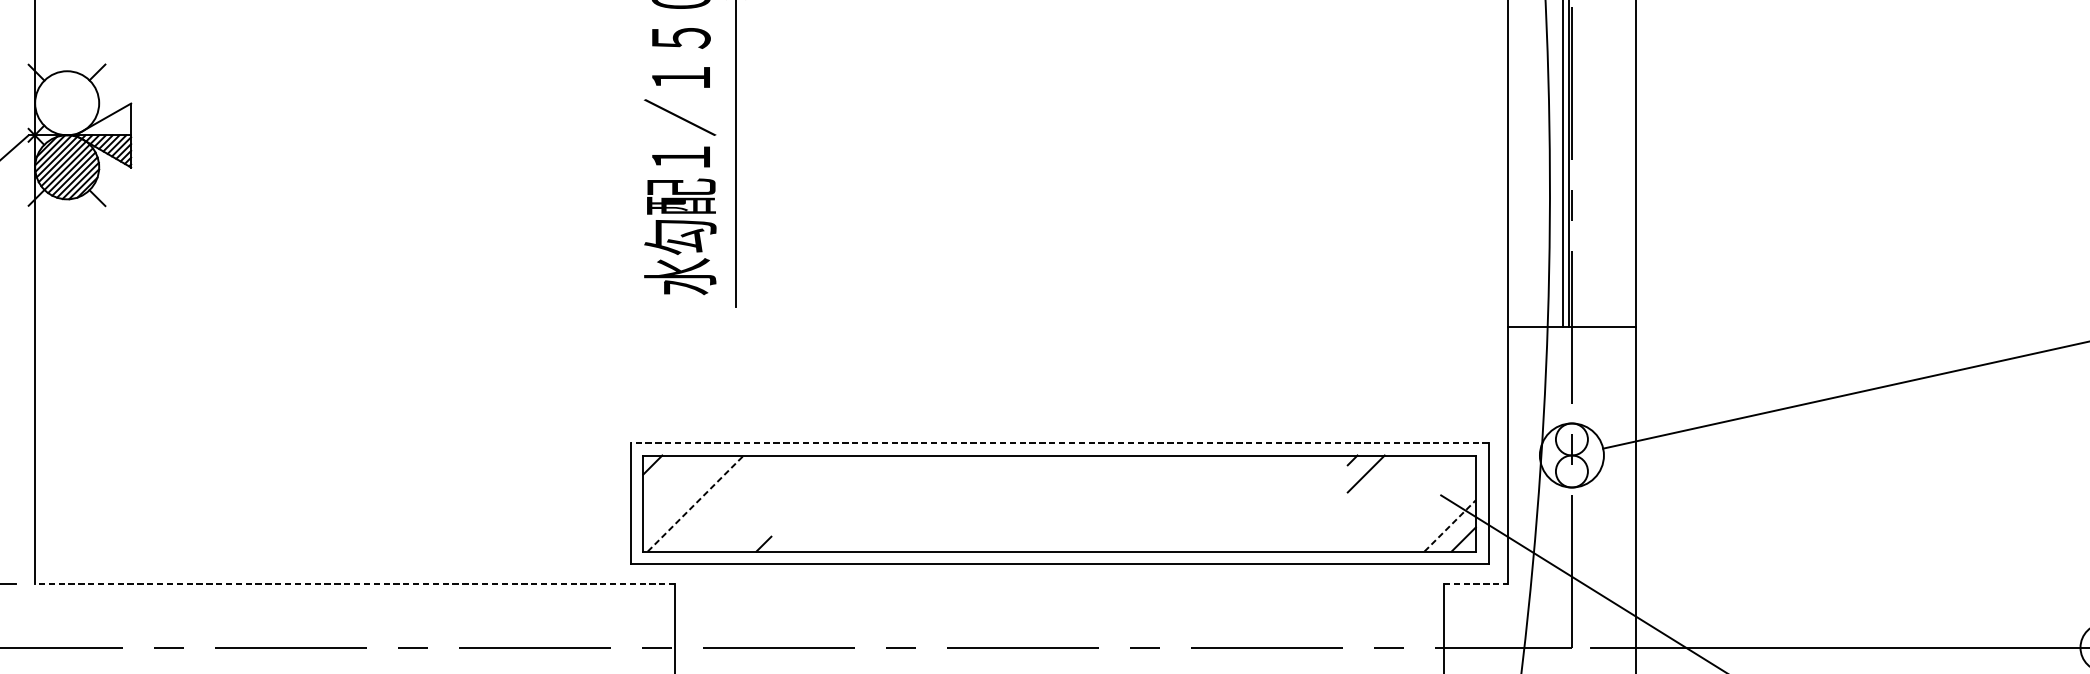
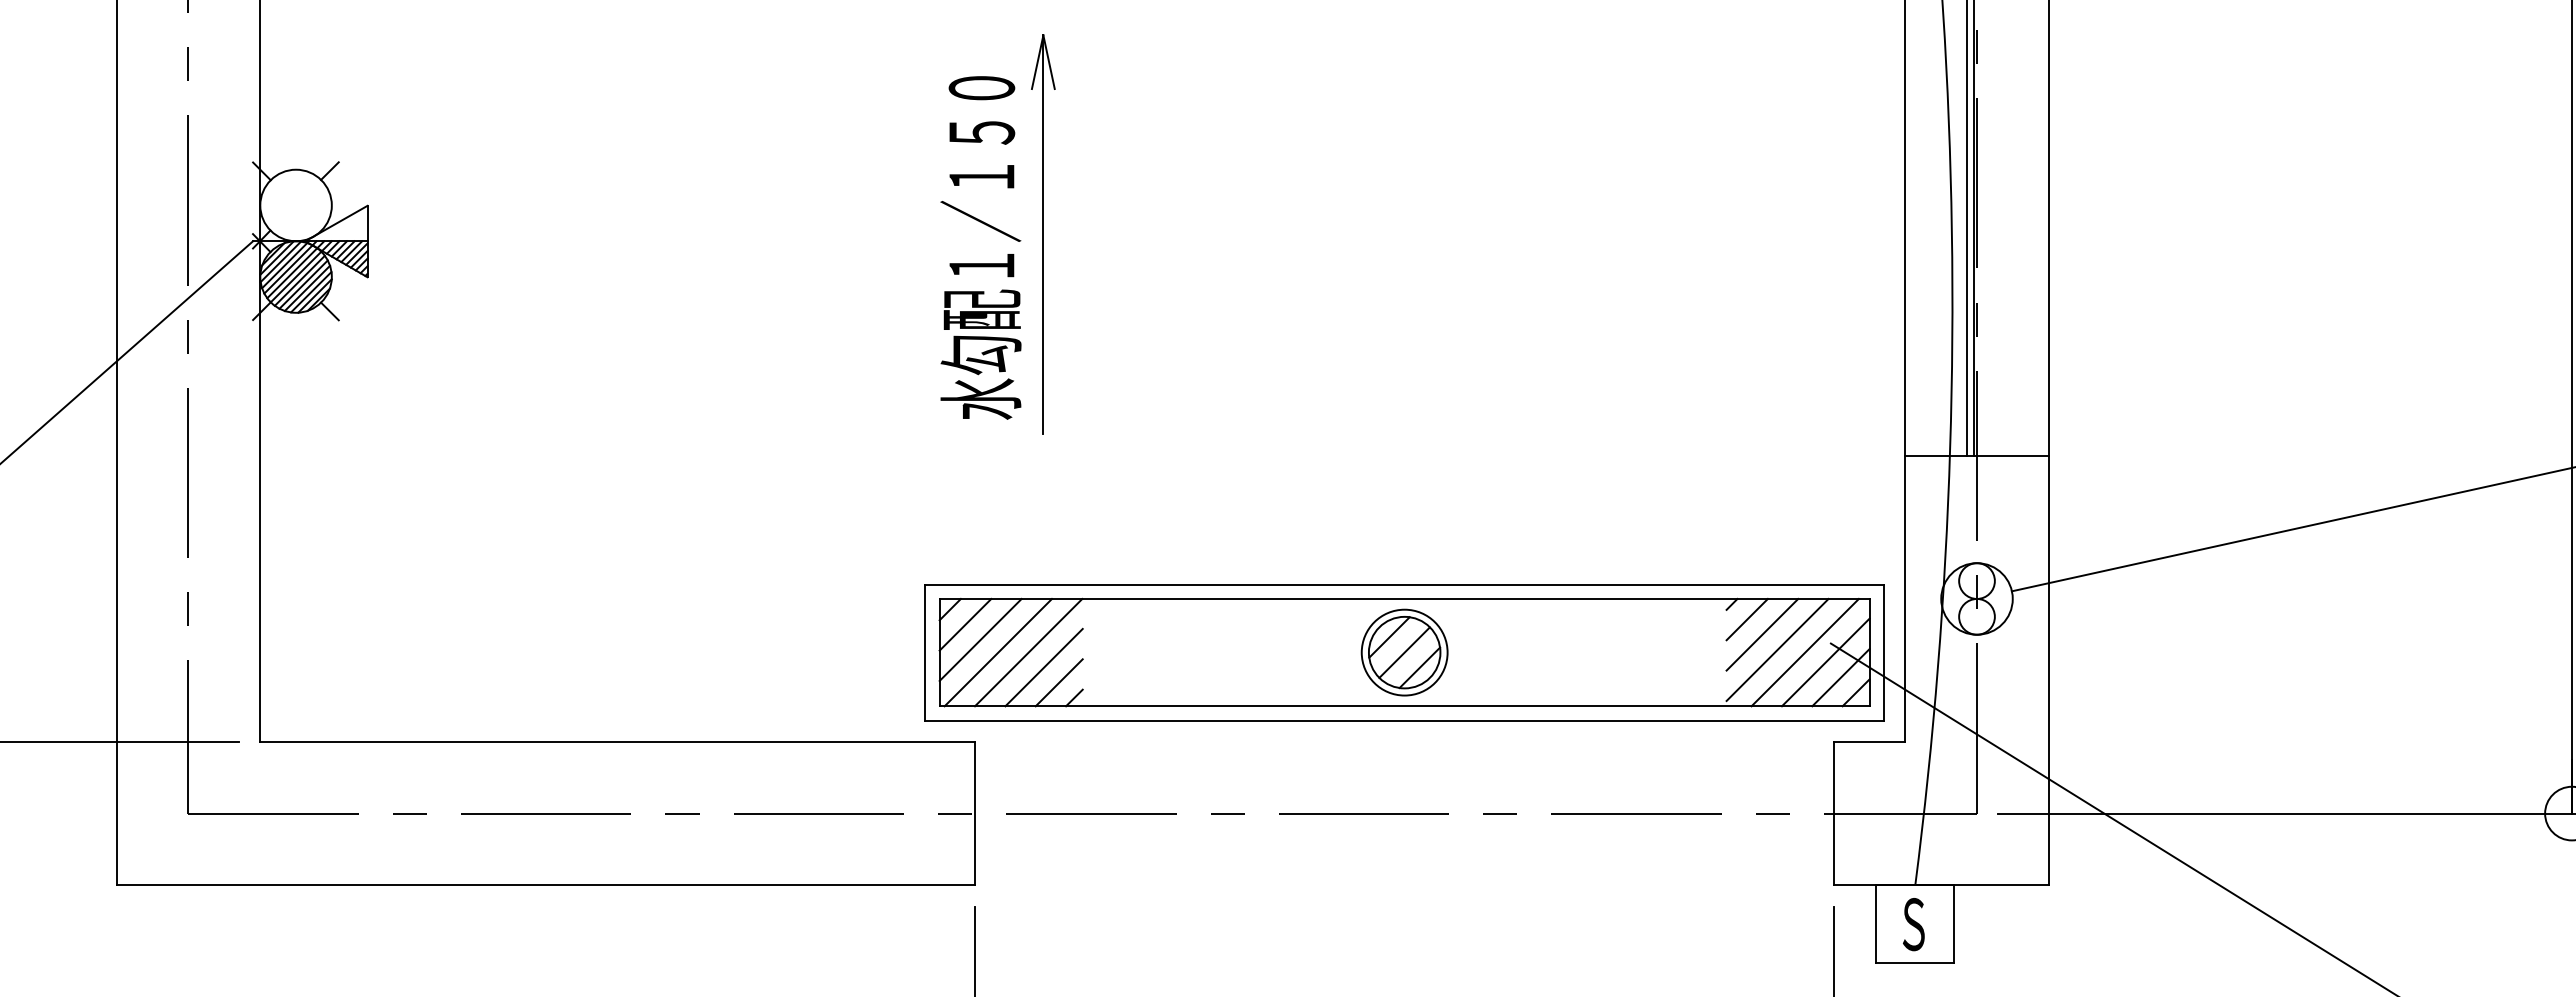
line: (1059, 442) -> (1404, 584), dashed -> solid
line: (666, 478) -> (965, 624), added
line: (1379, 487) -> (1762, 634), added
line: (679, 491) -> (980, 639), added
line: (1393, 500) -> (1777, 649), added
line: (695, 503) -> (998, 652), dashed -> solid
line: (722, 503) -> (1028, 652), added
part: (1059, 503) -> (1404, 652), added
line: (1417, 503) -> (1804, 652), added
line: (1436, 512) -> (1825, 662), added
line: (736, 516) -> (1043, 667), added
line: (1450, 525) -> (1841, 677), dashed -> solid
line: (749, 530) -> (1058, 682), added
line: (354, 583) -> (617, 742), dashed -> solid
line: (1475, 583) -> (1869, 742), dashed -> solid

